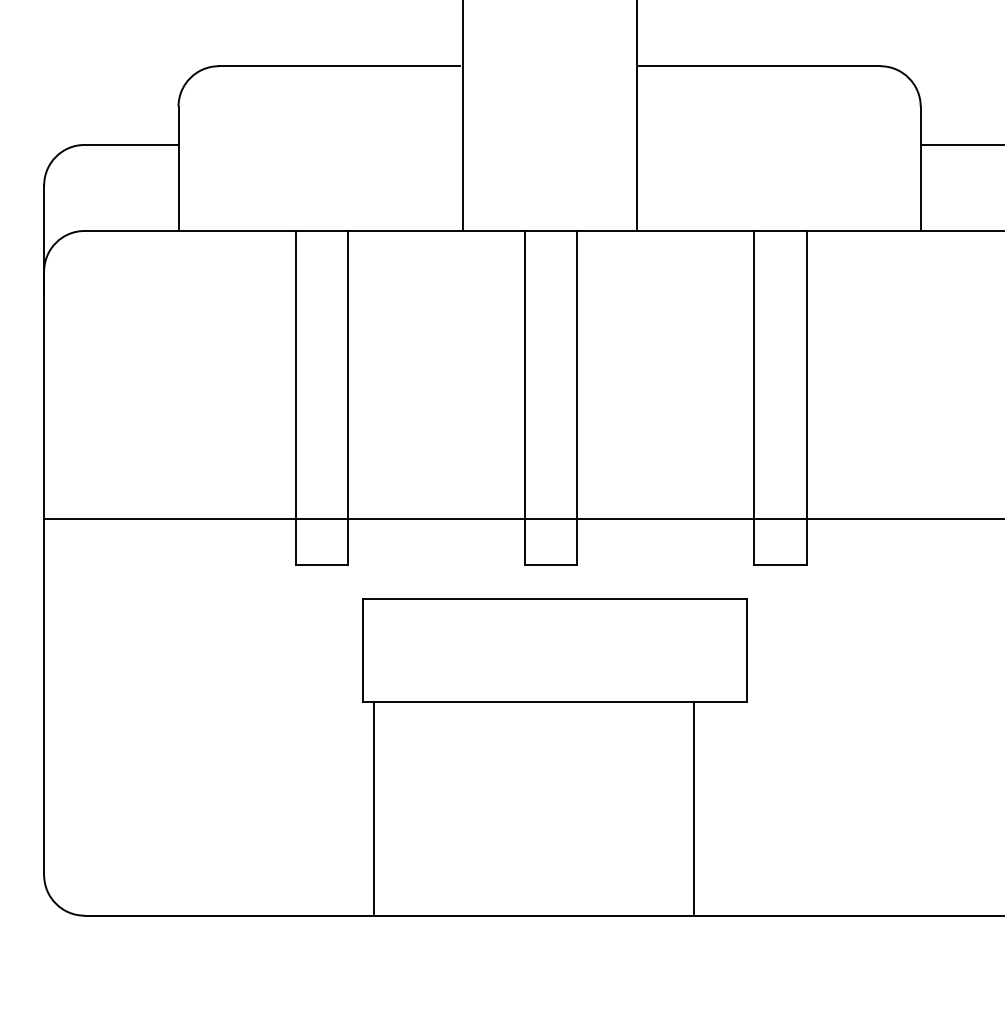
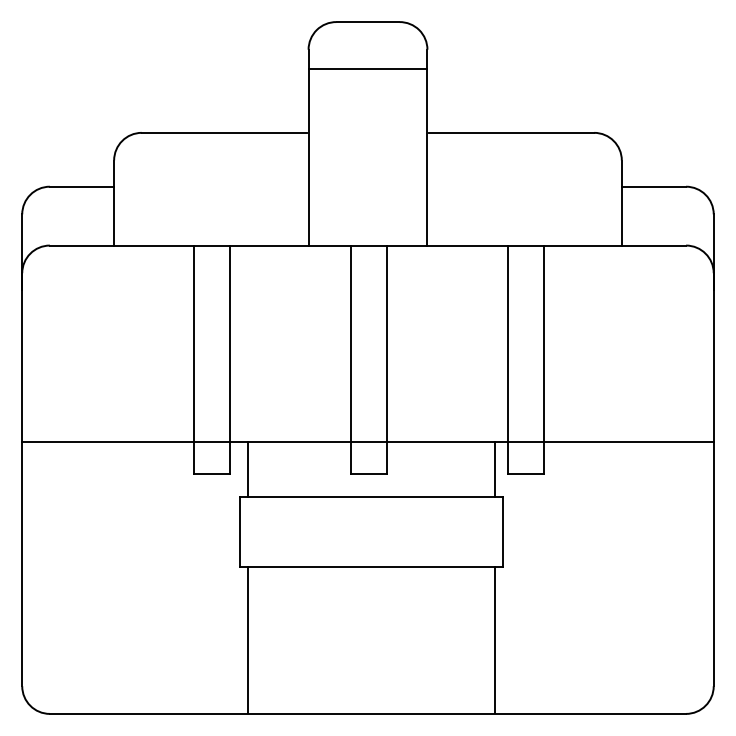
line: (374, 558) -> (248, 469), added
line: (734, 558) -> (494, 469), added
line: (693, 806) -> (494, 639), moved

